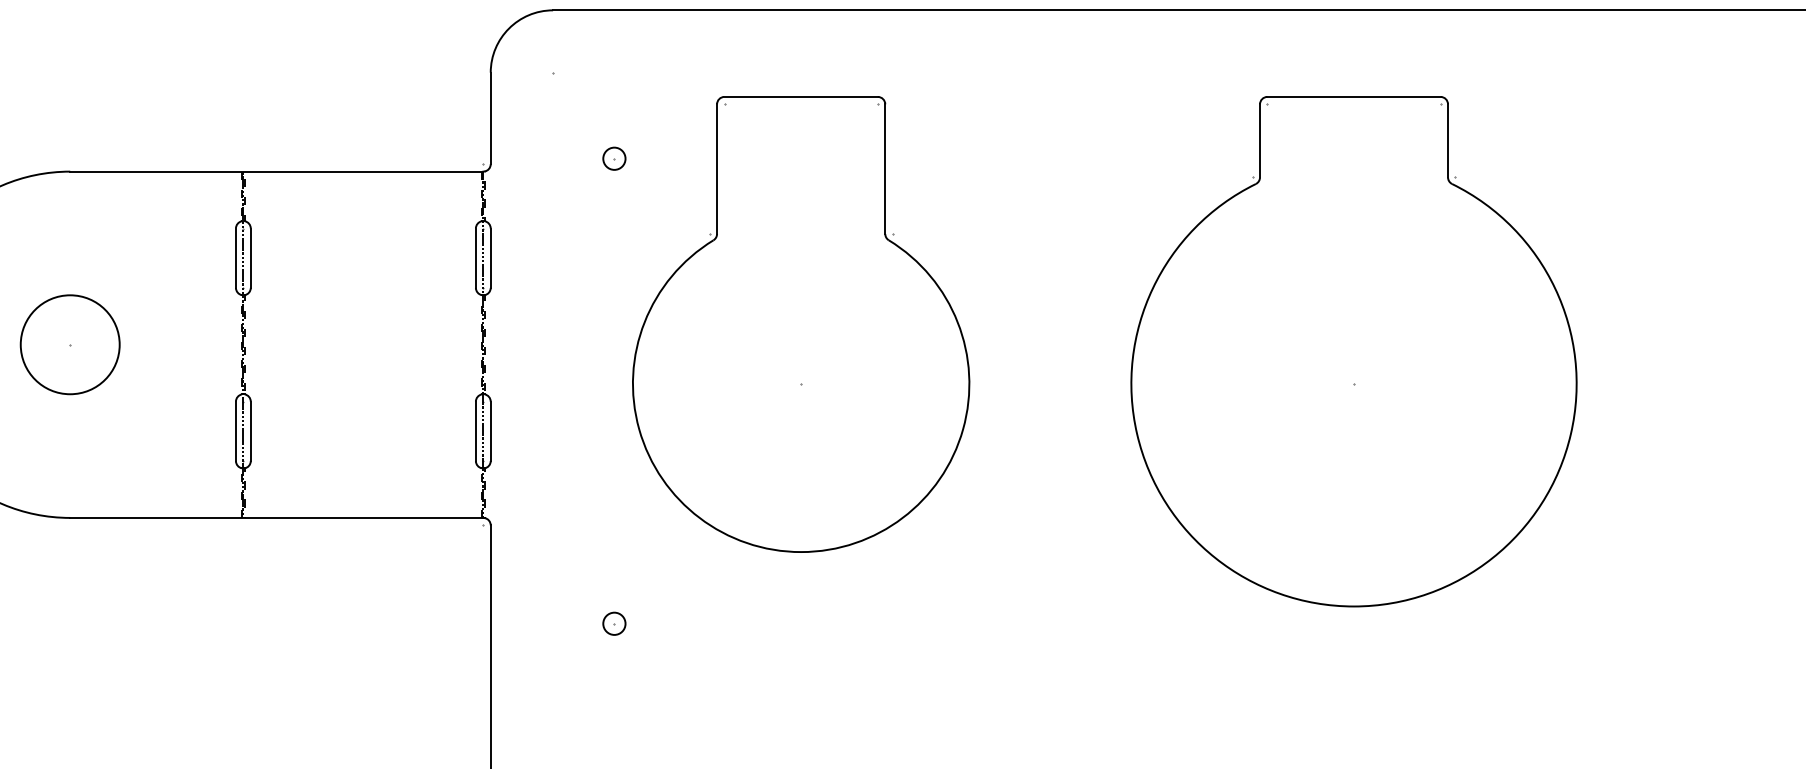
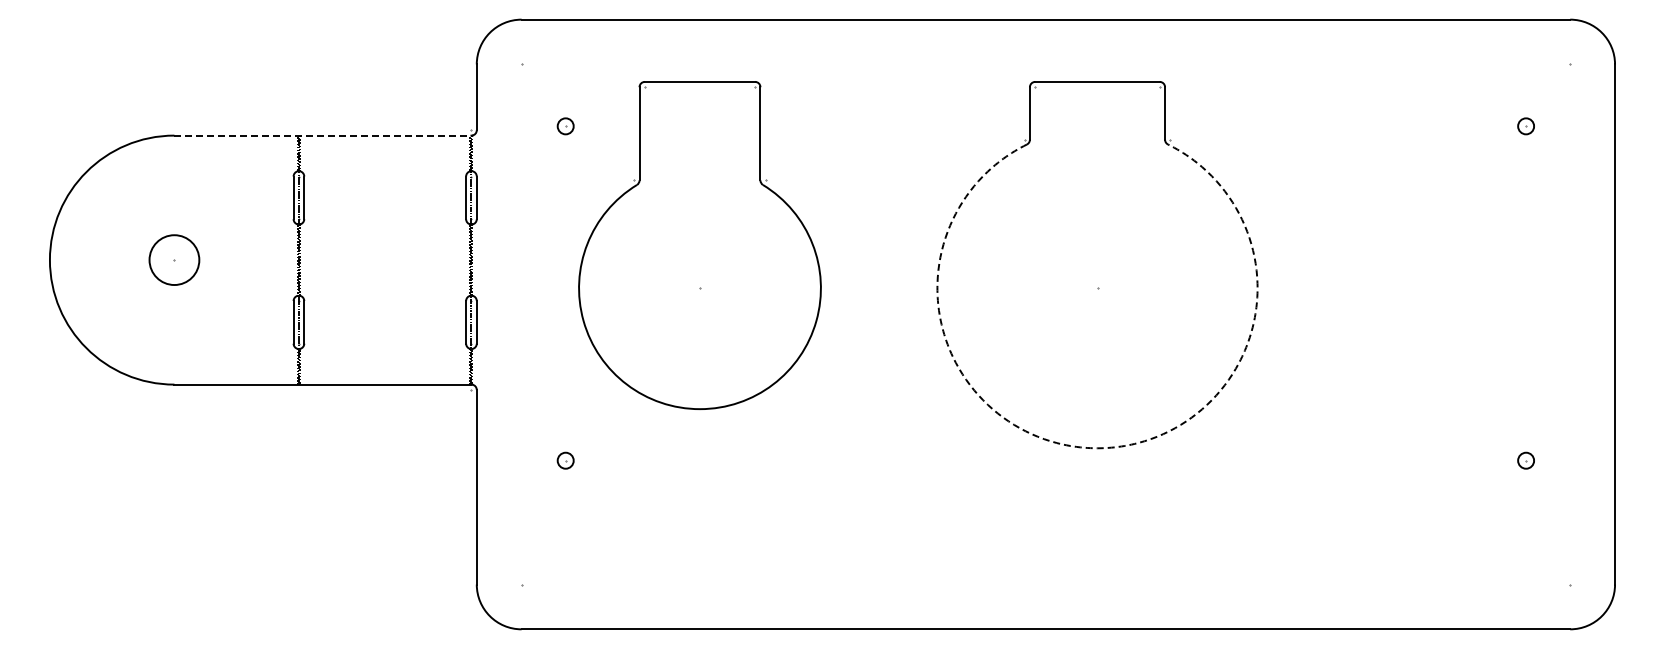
line: (276, 171) -> (322, 135), solid -> dashed
circle: (70, 343) -> (174, 259), size x0.7
arc: (1354, 606) -> (1097, 448), solid -> dashed

